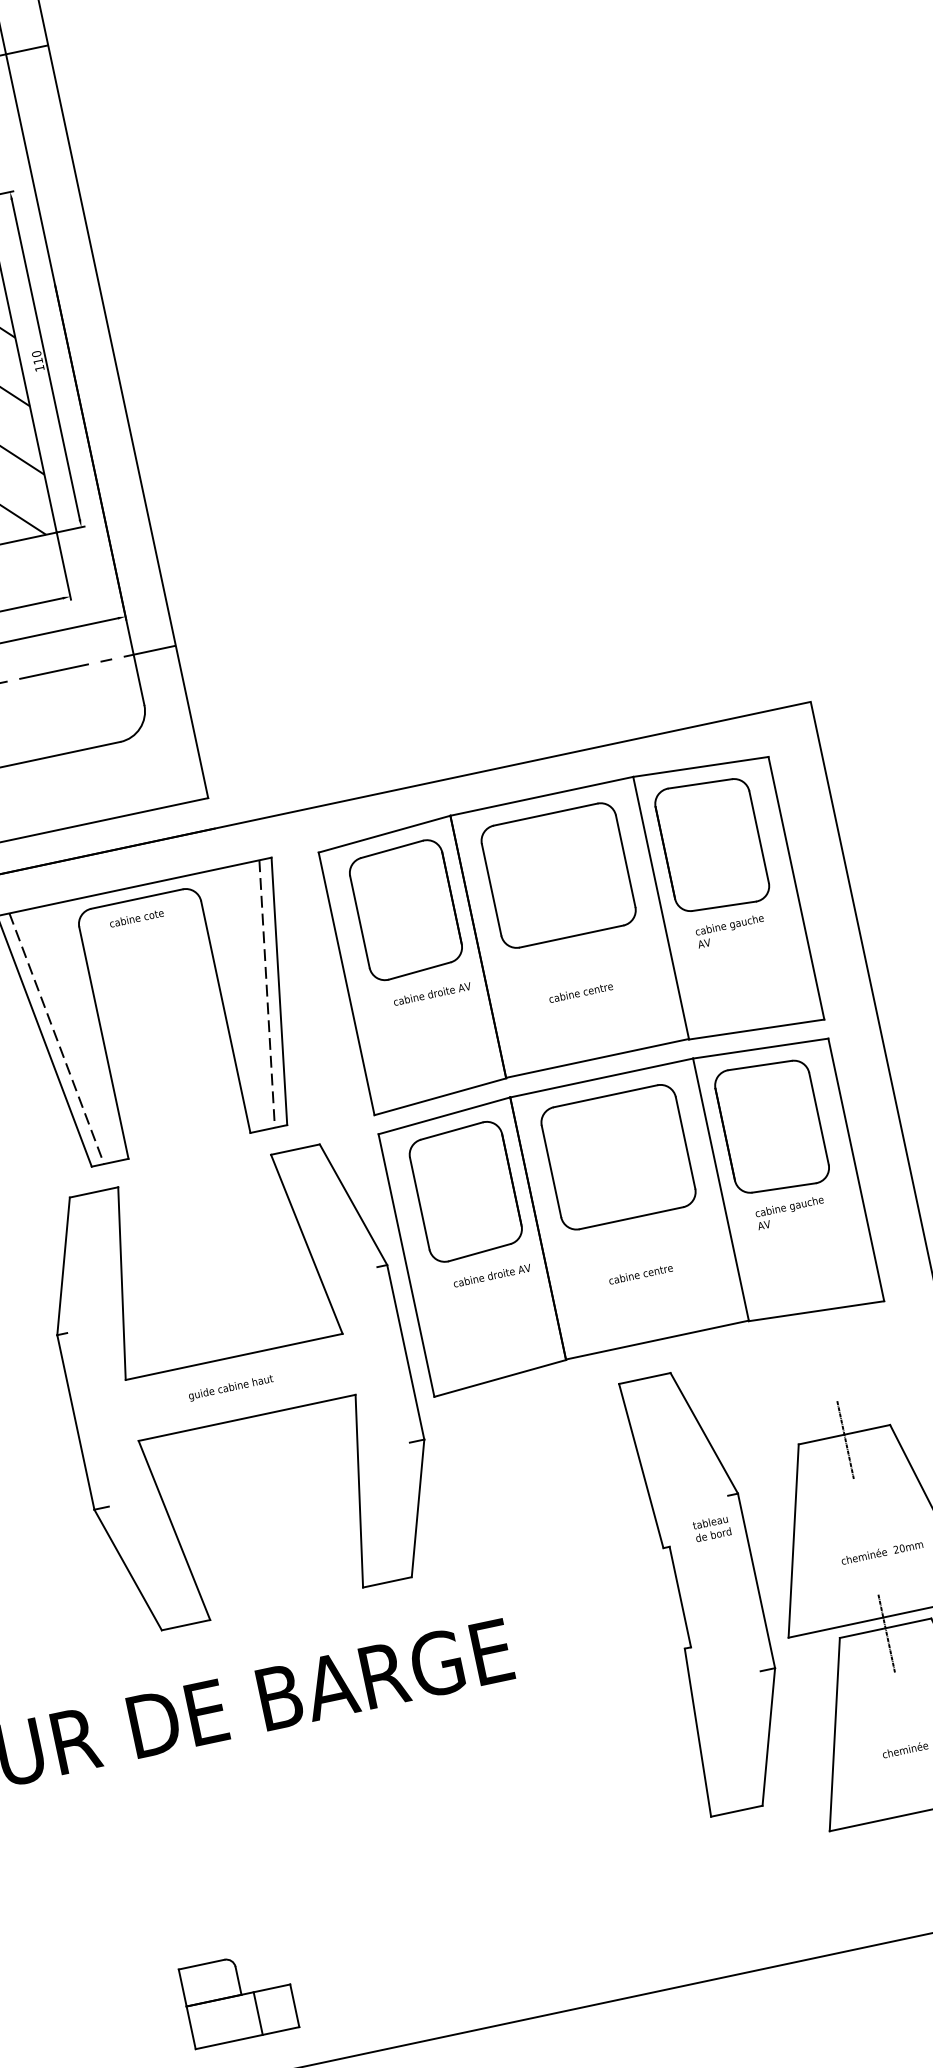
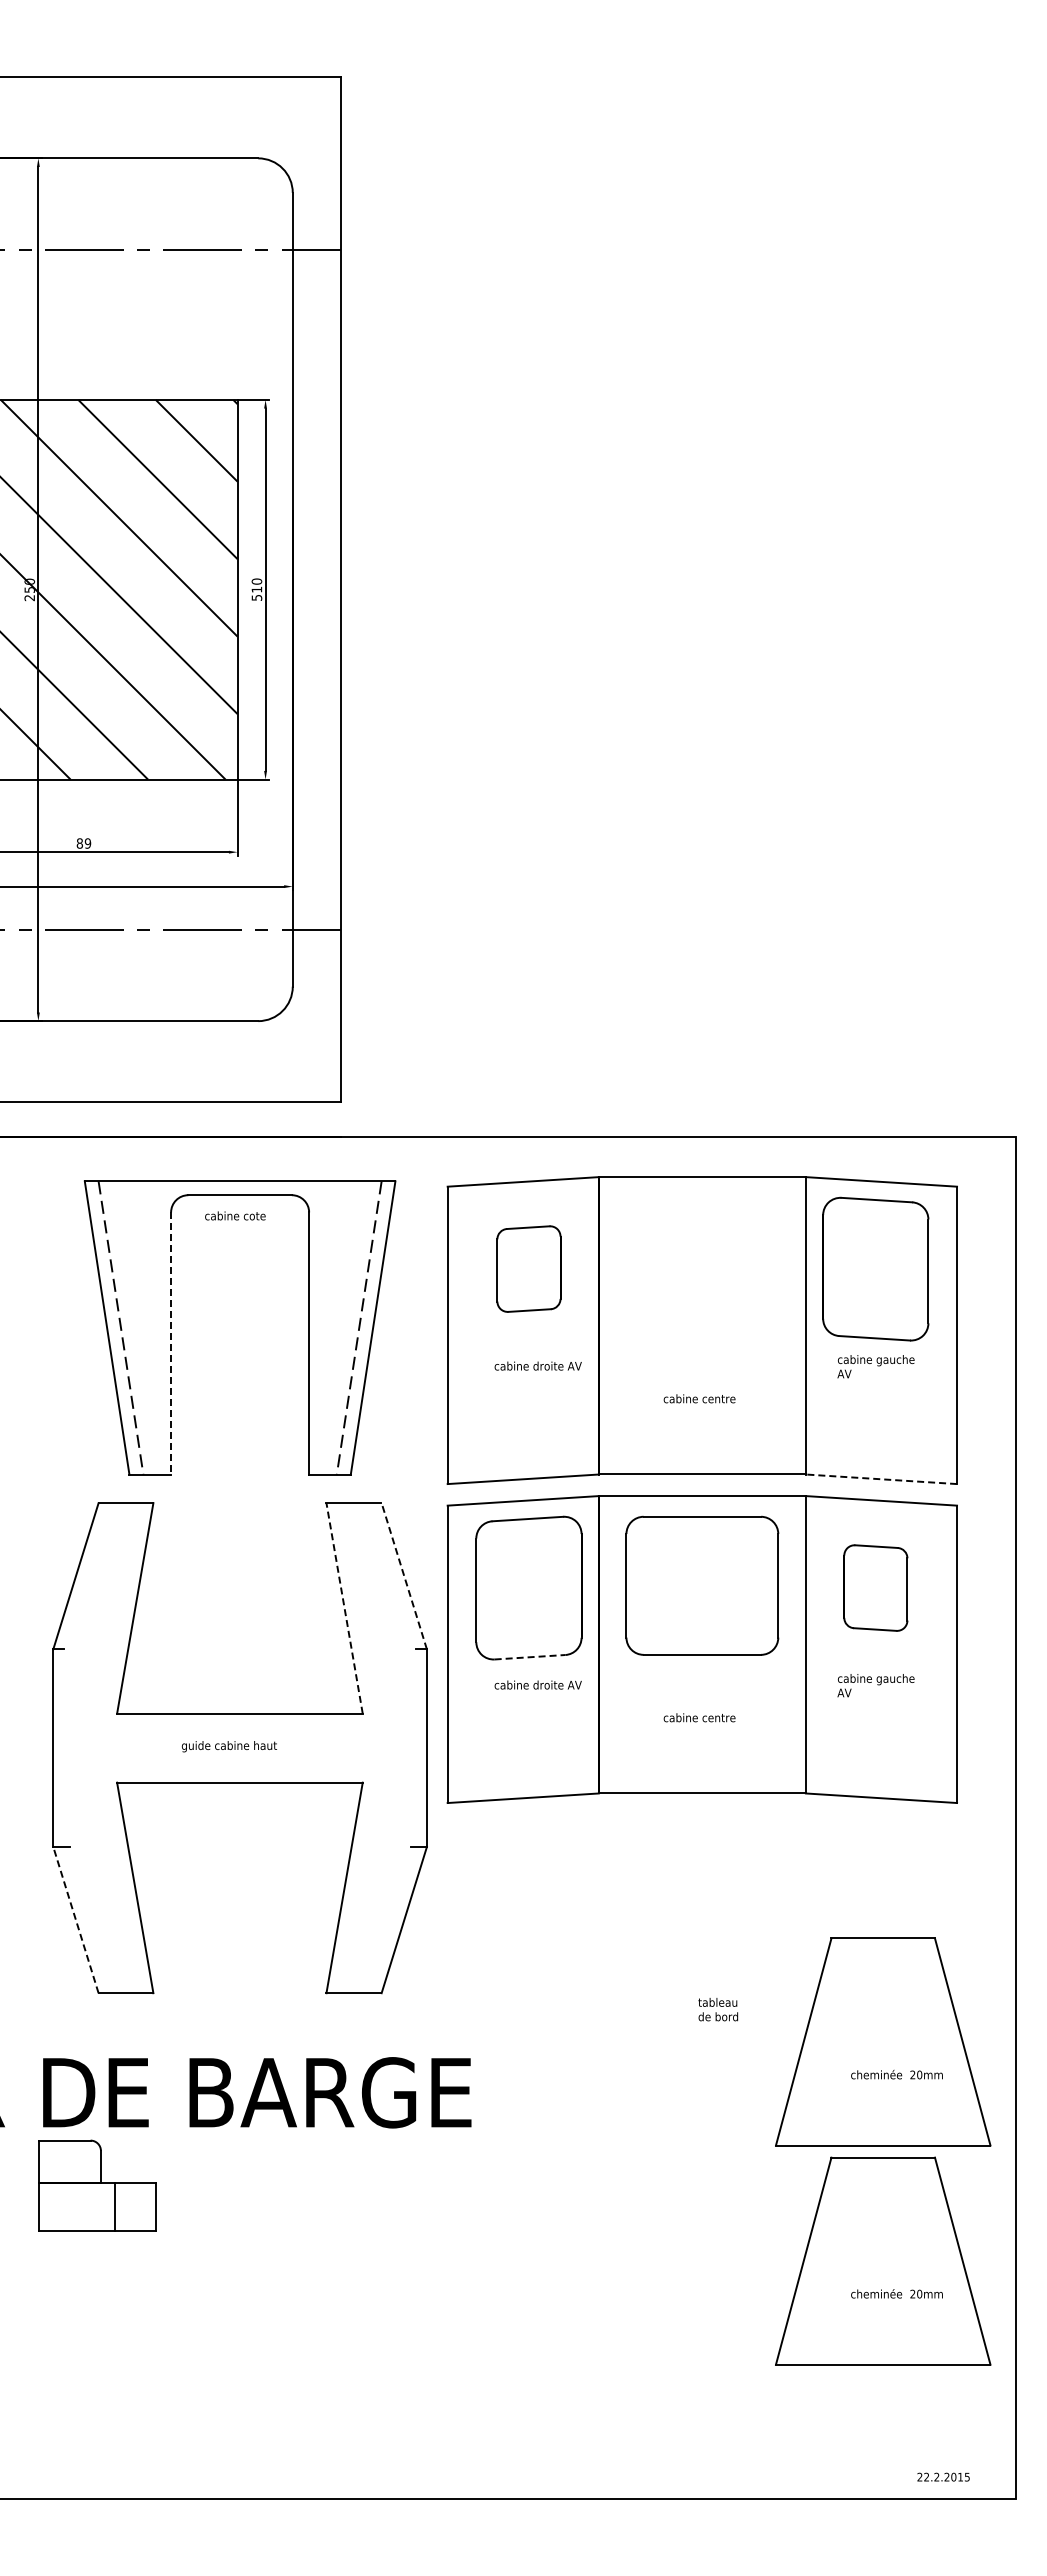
text: (39, 368) -> (256, 597), 110 -> 510
part: (558, 875) -> (702, 1266), removed
part: (405, 909) -> (528, 1268), size x0.6
line: (756, 1029) -> (881, 1479), solid -> dashed
line: (104, 1043) -> (171, 1344), solid -> dashed
part: (771, 1126) -> (875, 1587), size x0.6
line: (353, 1204) -> (404, 1576), solid -> dashed
line: (306, 1244) -> (344, 1608), solid -> dashed
line: (480, 1252) -> (530, 1657), solid -> dashed
line: (845, 1439) -> (883, 1944), removed
line: (127, 1570) -> (75, 1920), solid -> dashed
part: (710, 1590) -> (702, 2076), removed
line: (886, 1633) -> (883, 2163), removed
part: (239, 1998) -> (97, 2185), moved

